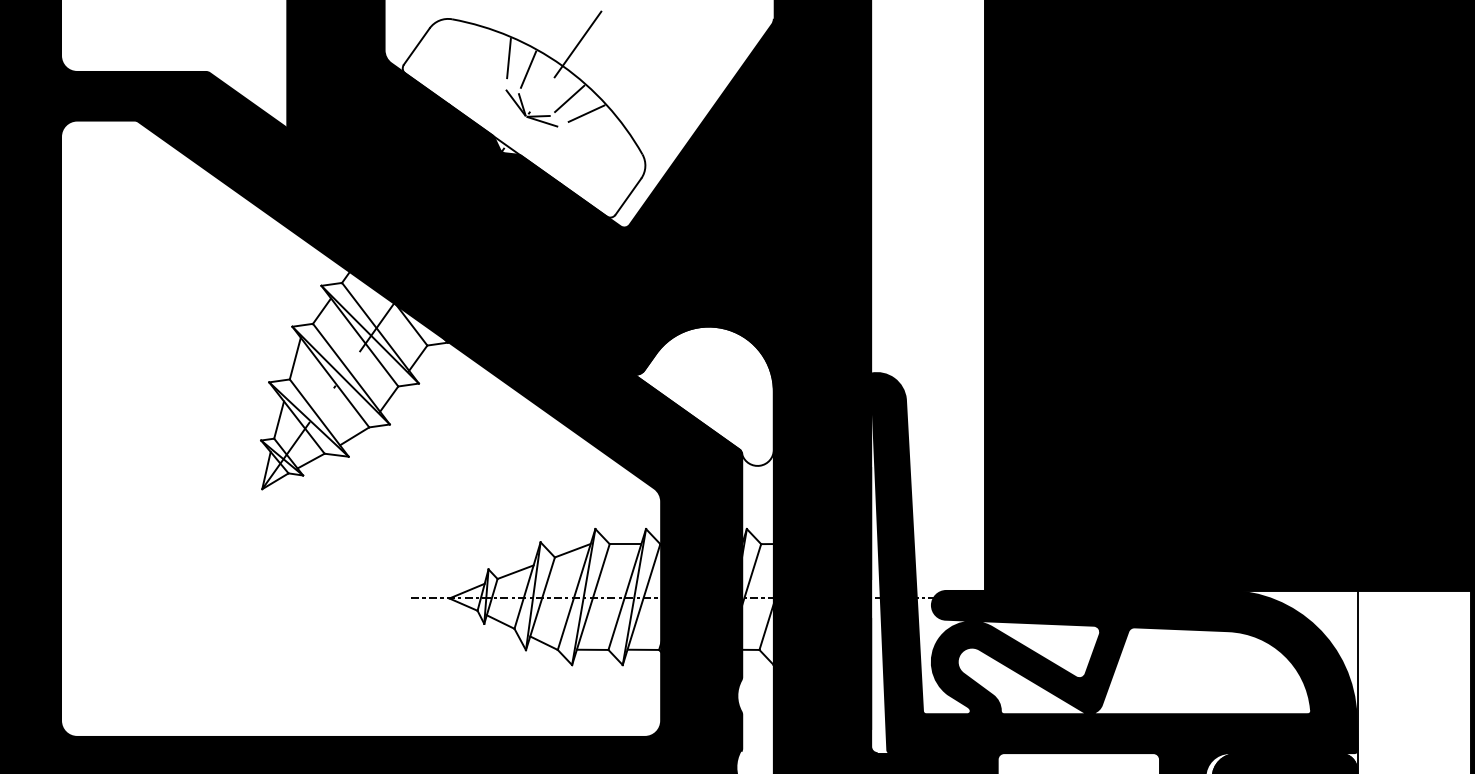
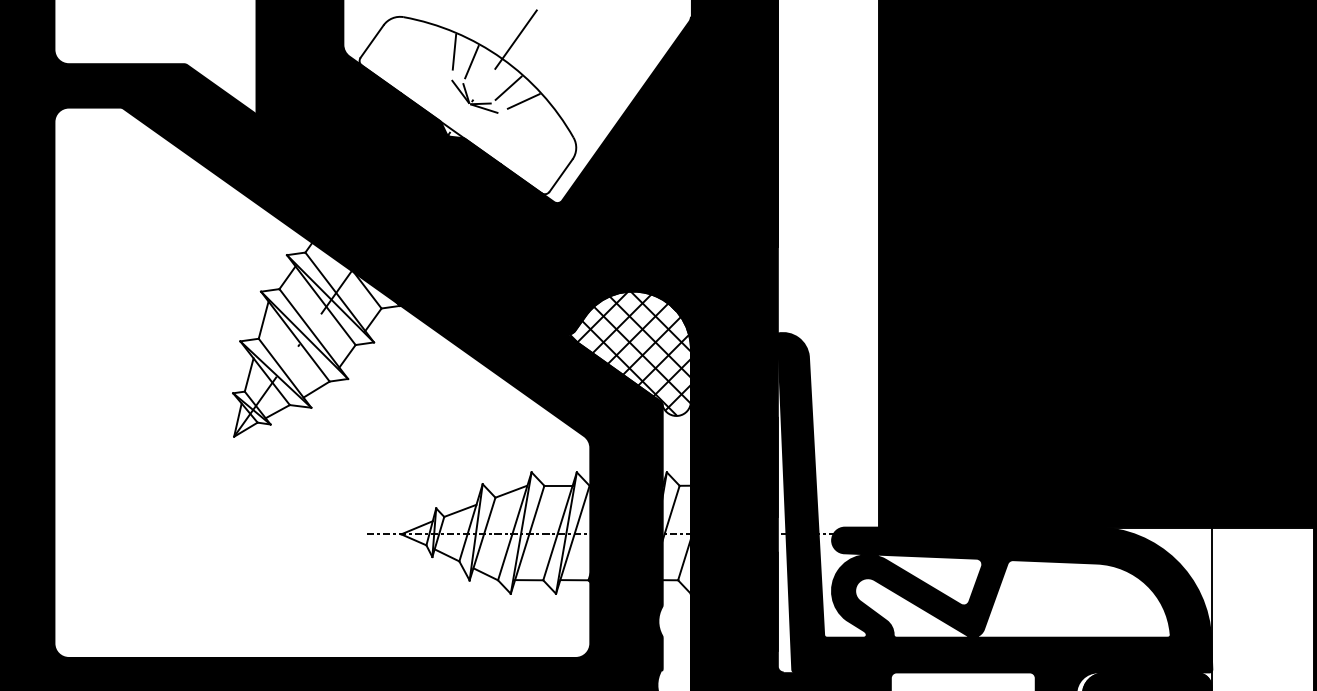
hatch: (705, 395) -> (629, 353), added

